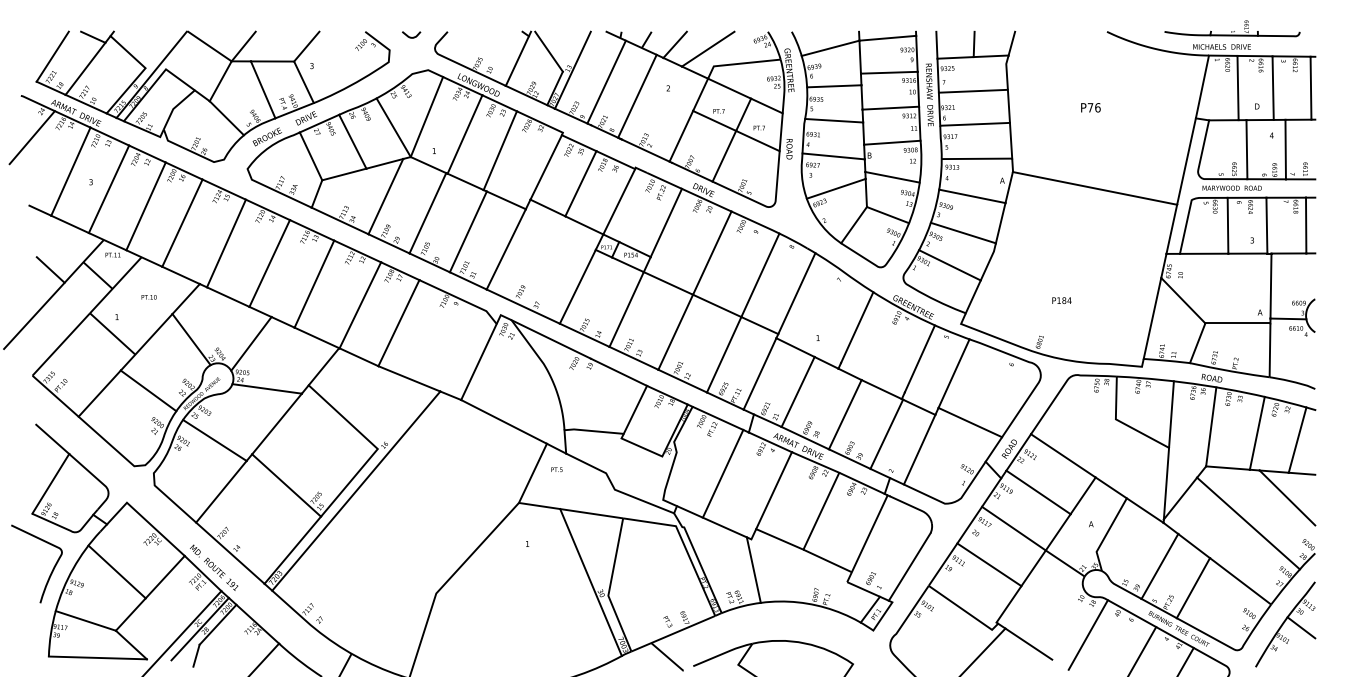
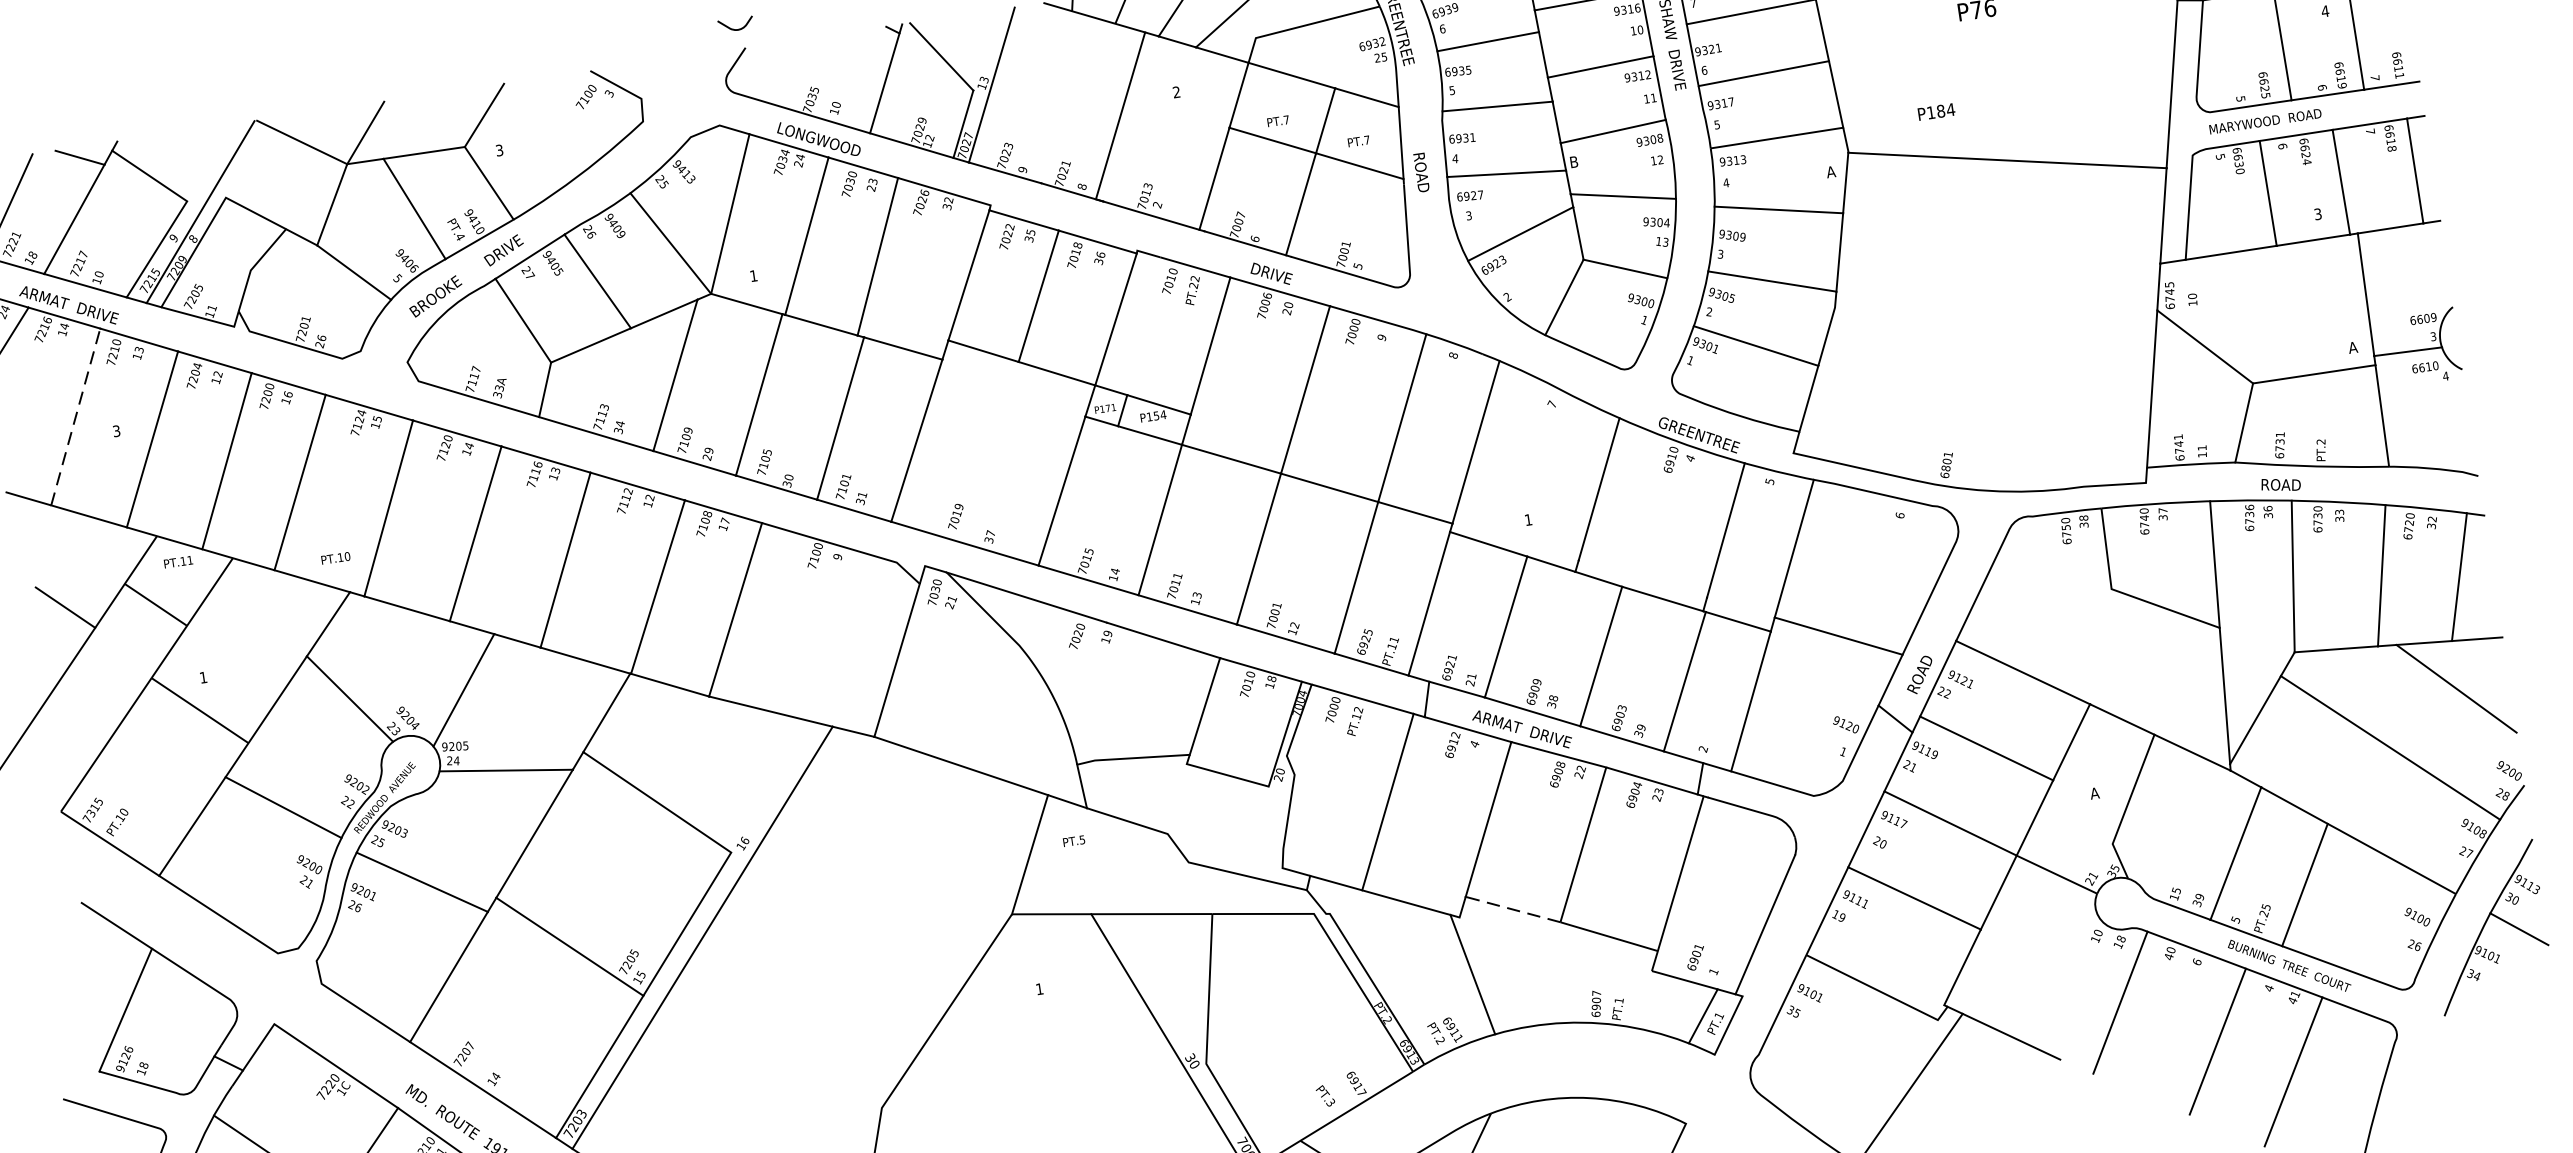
curve: (411, 36) -> (736, 27), moved
line: (606, 81) -> (1058, 96), removed
line: (71, 171) -> (76, 416), solid -> dashed
text: (148, 297) -> (334, 558), moved
text: (1061, 300) -> (1935, 111), moved
line: (779, 539) -> (1512, 909), solid -> dashed

